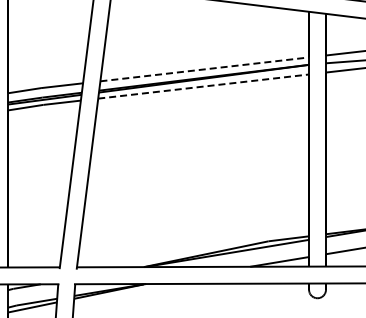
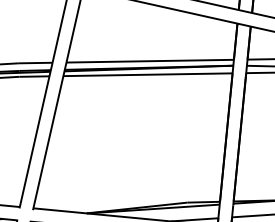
line: (204, 69) -> (150, 61), dashed -> solid
line: (204, 86) -> (148, 74), dashed -> solid

